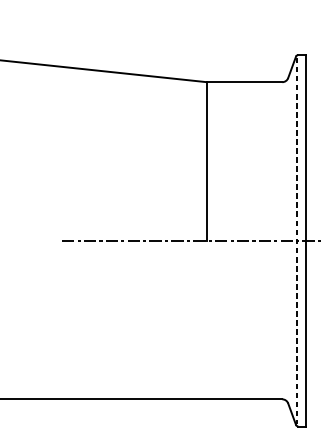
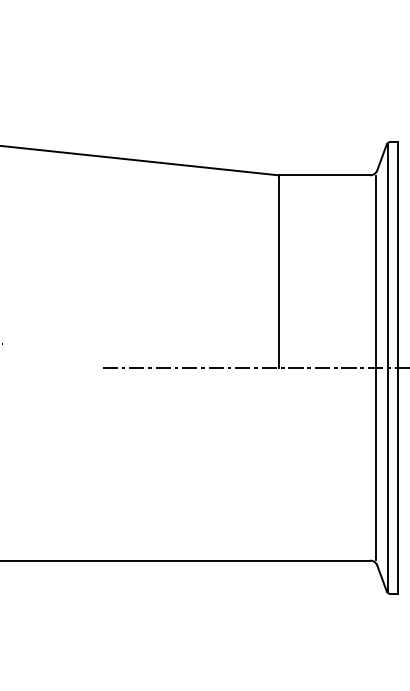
line: (286, 240) -> (375, 367), added
line: (296, 240) -> (387, 367), dashed -> solid

